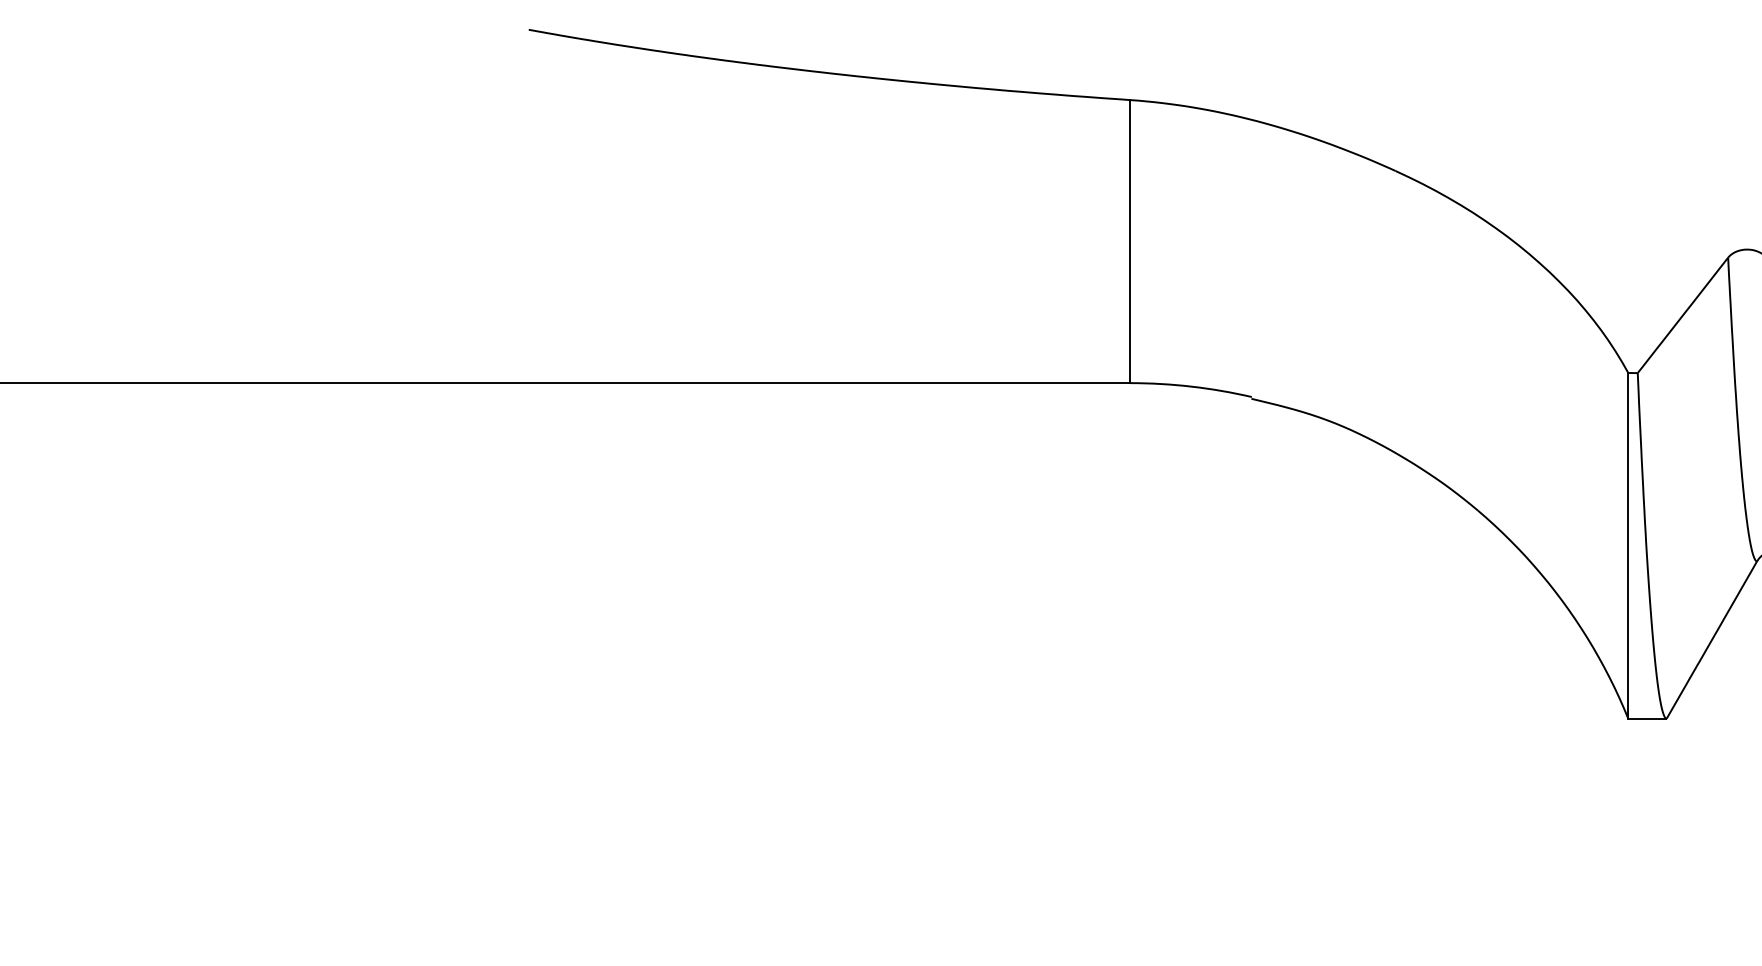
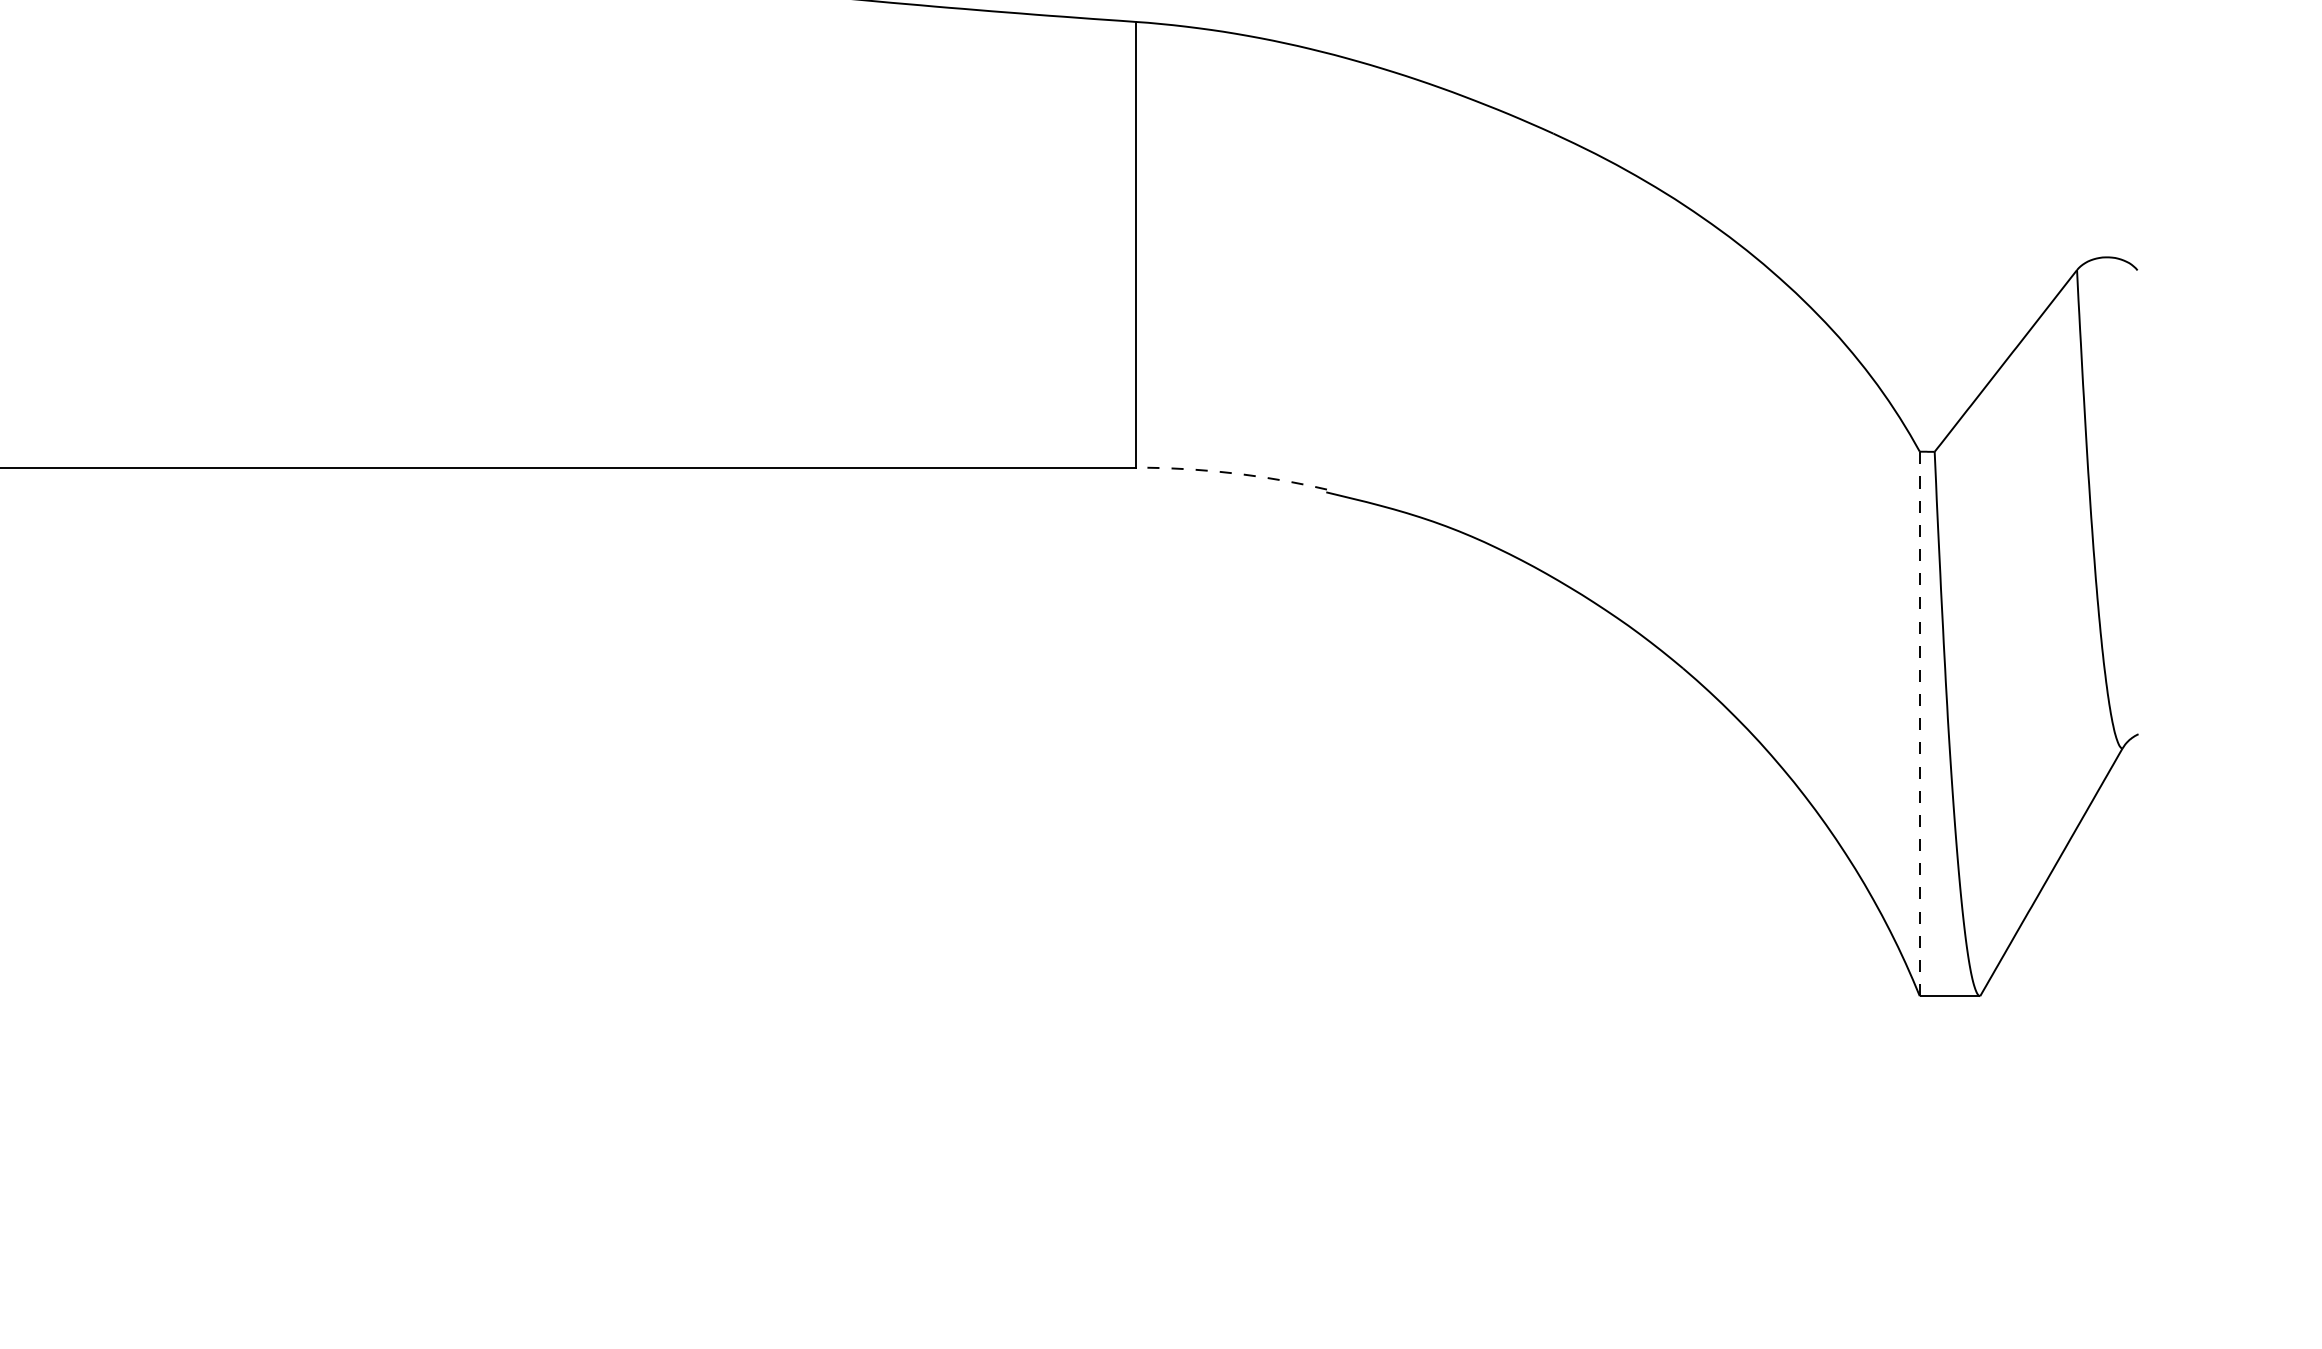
arc: (1191, 386) -> (1231, 472), solid -> dashed
line: (1628, 545) -> (1920, 723), solid -> dashed

